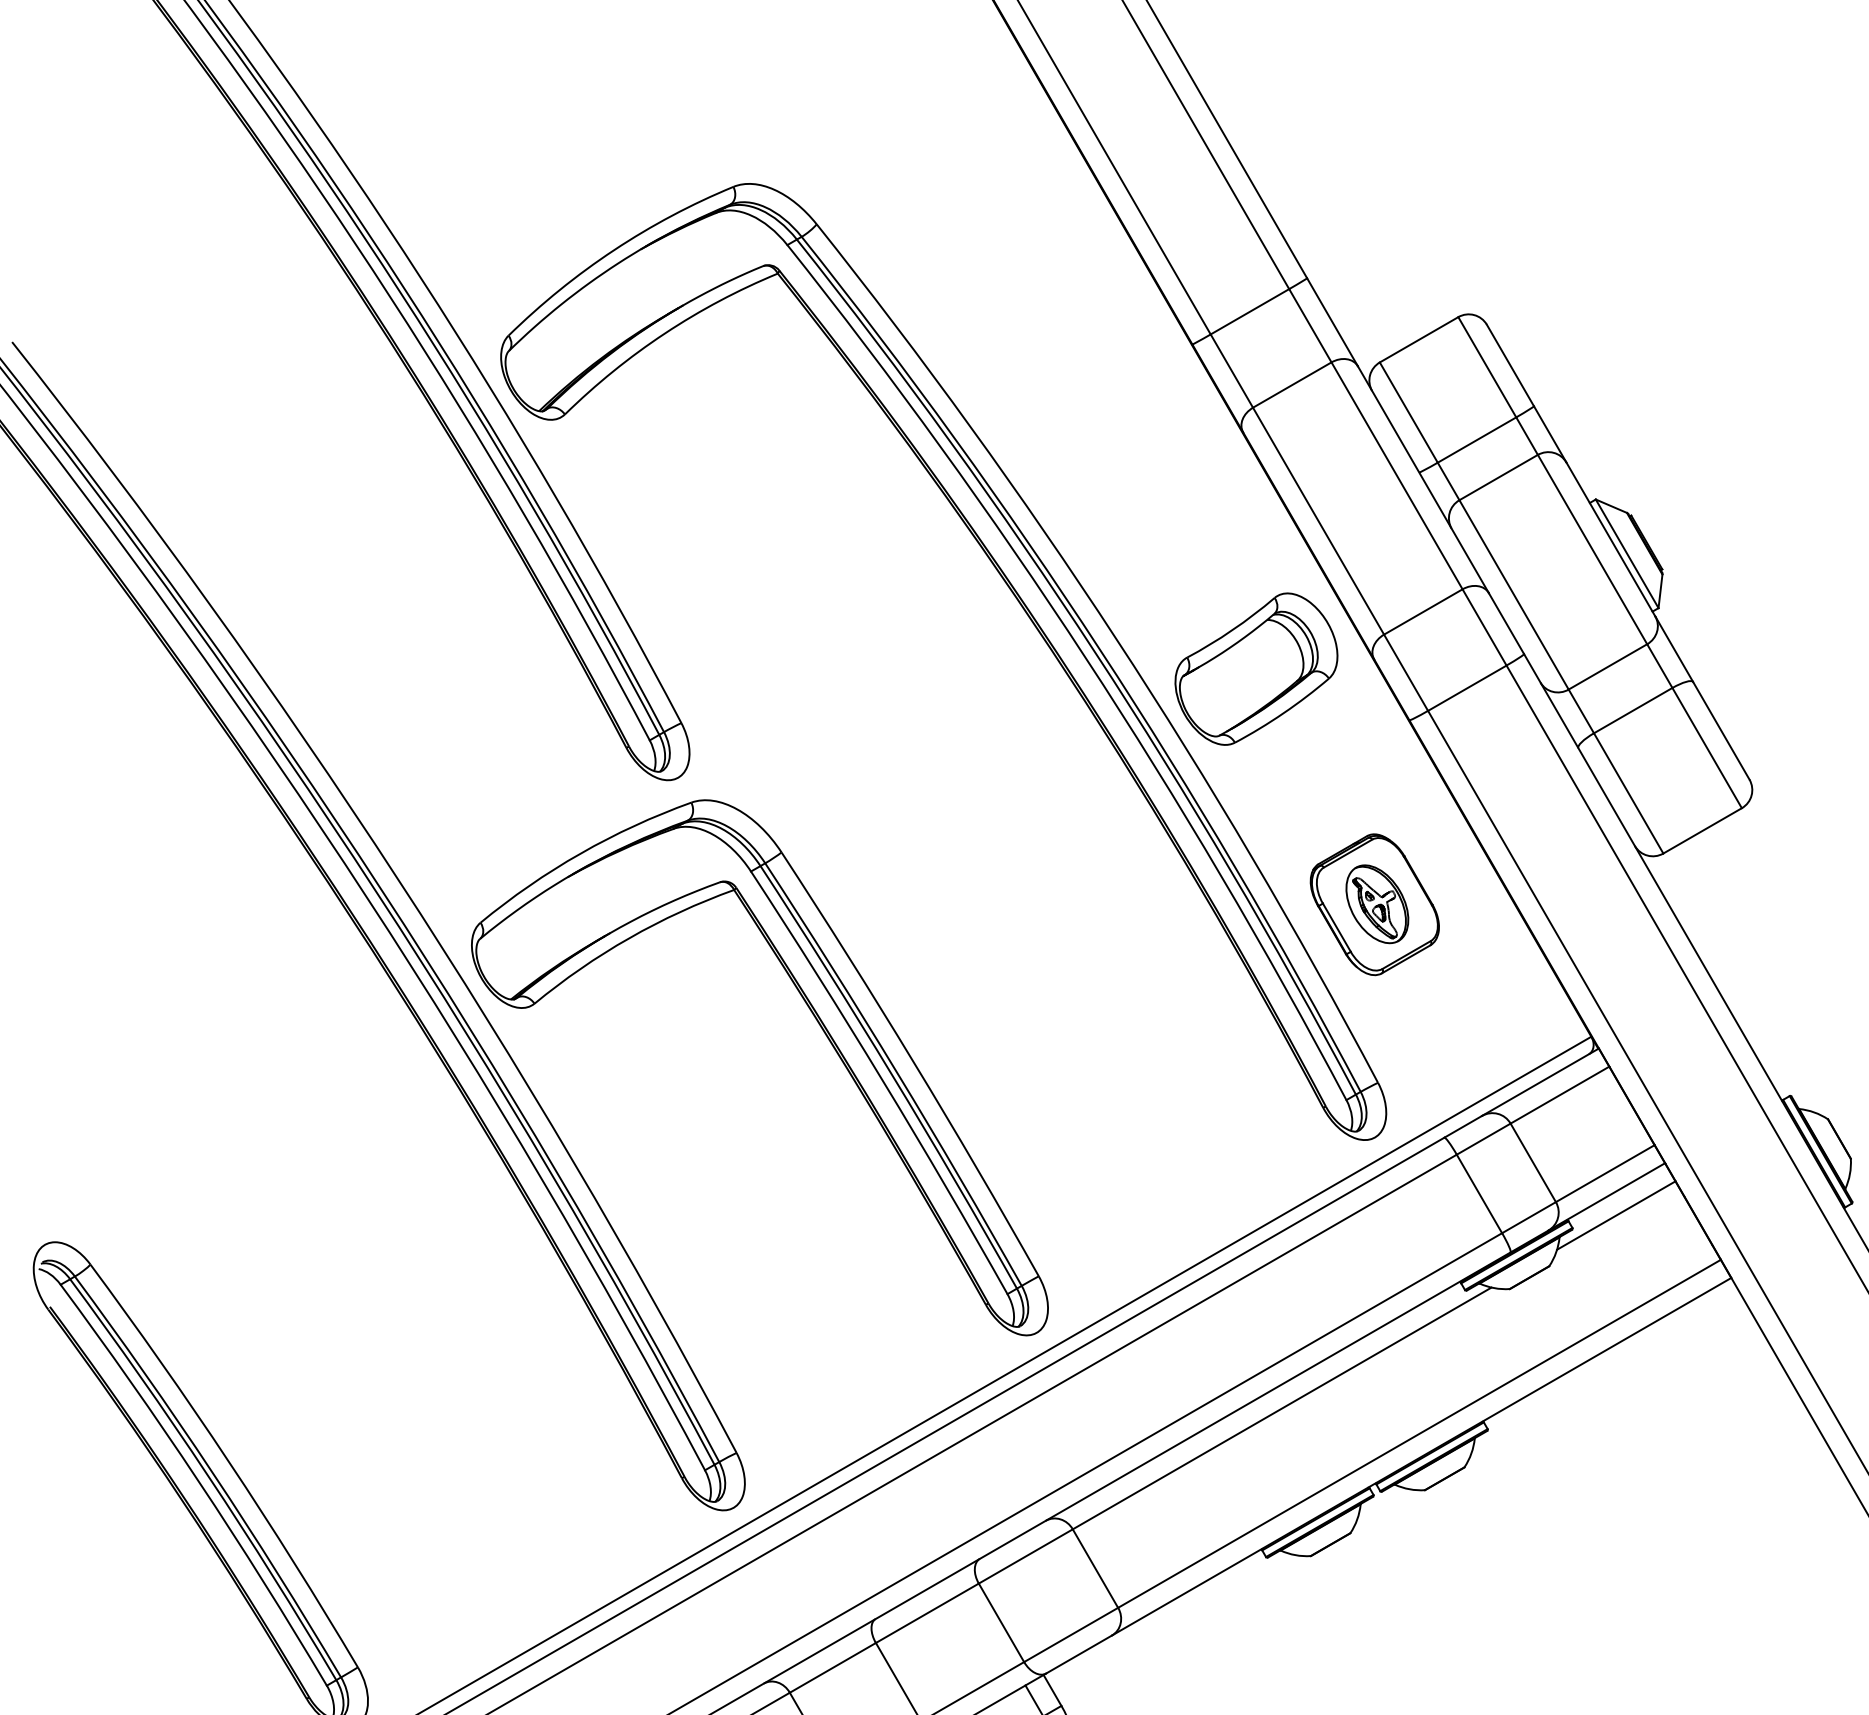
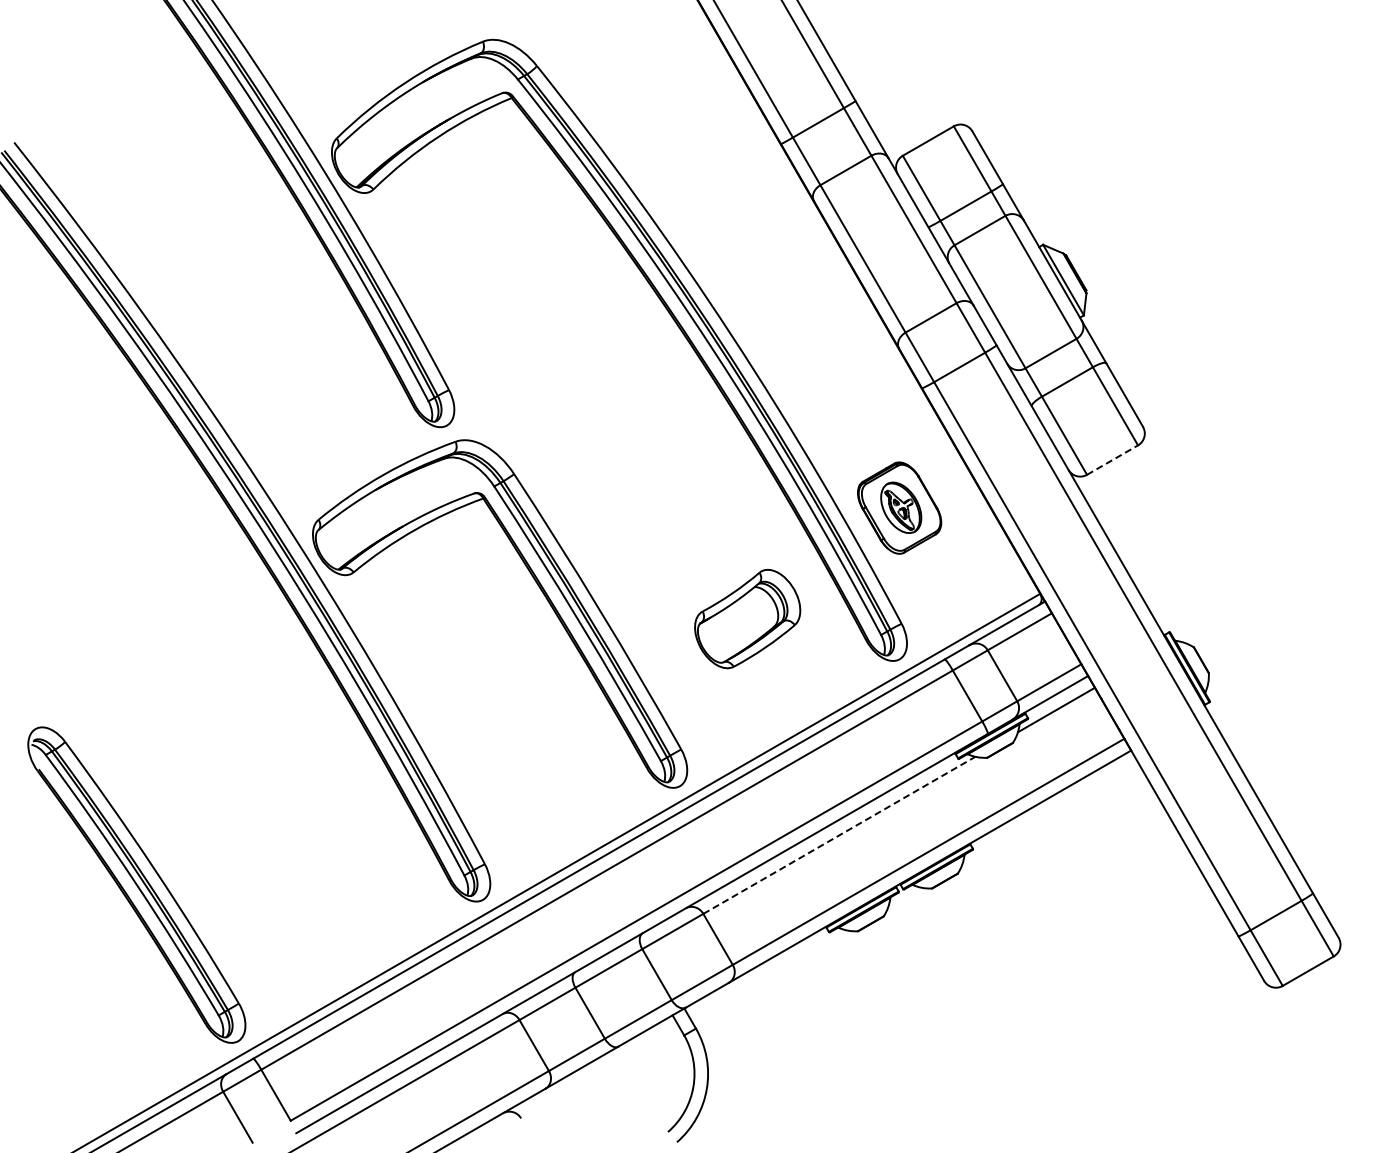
part: (1256, 669) -> (747, 619), moved
line: (1702, 829) -> (1112, 459), solid -> dashed
line: (1282, 1408) -> (839, 835), solid -> dashed

